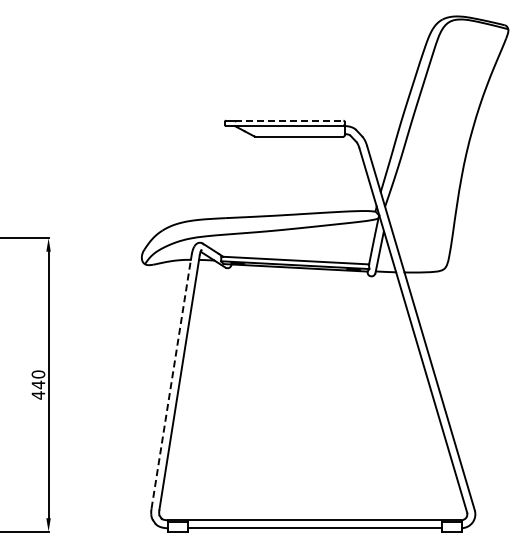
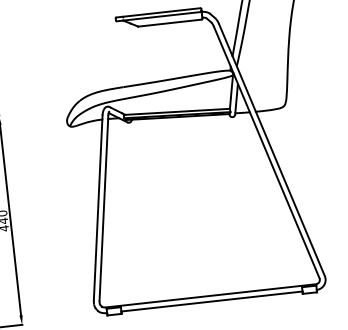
line: (289, 120) -> (161, 12), dashed -> solid
line: (171, 384) -> (98, 210), dashed -> solid

